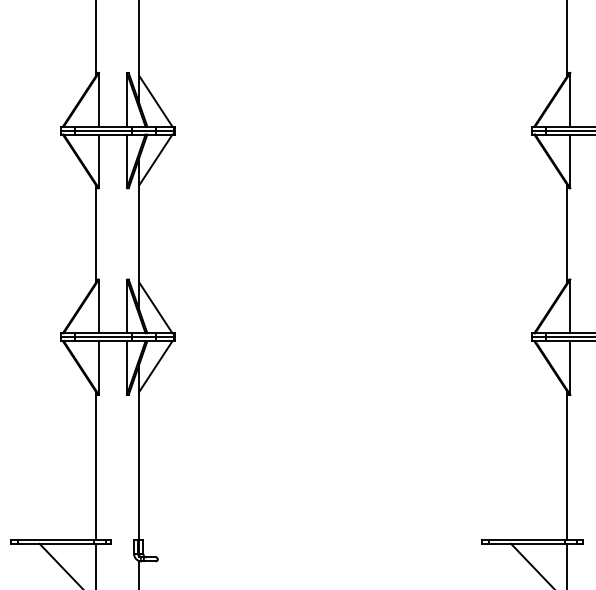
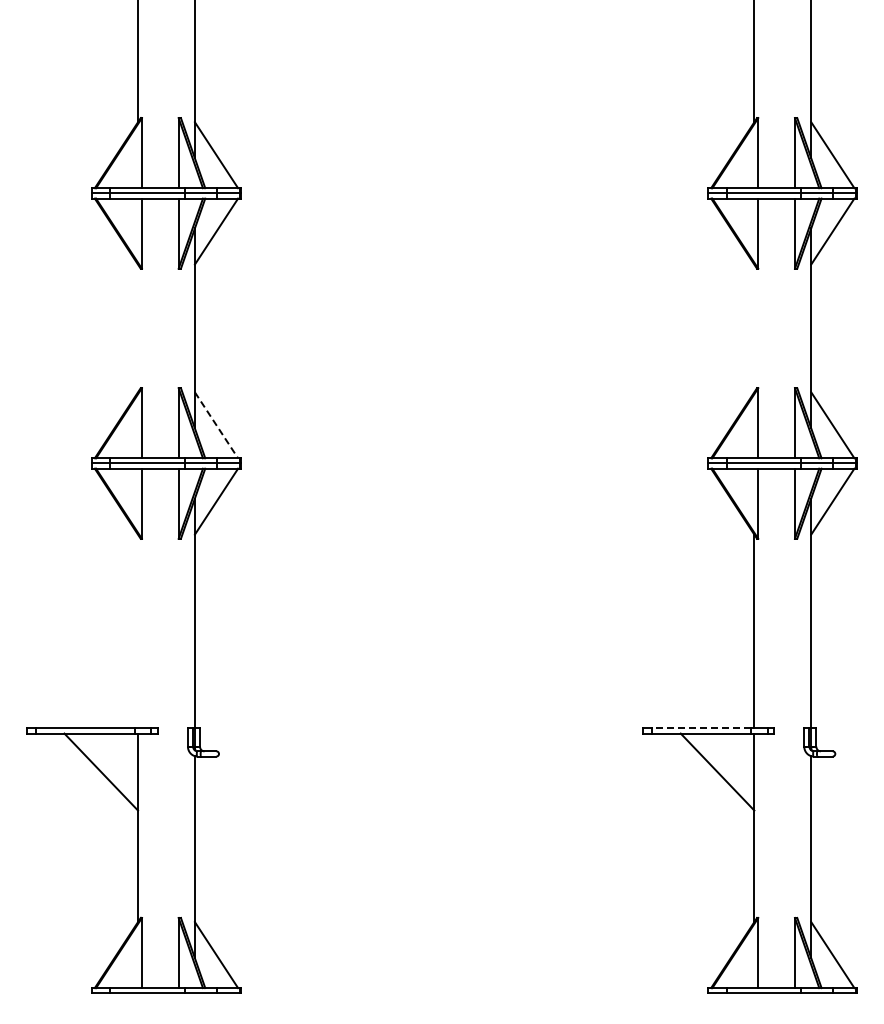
line: (96, 233) -> (138, 328), removed
line: (567, 233) -> (754, 328), removed
line: (155, 308) -> (216, 425), solid -> dashed
line: (96, 465) -> (138, 631), removed
line: (526, 539) -> (701, 728), solid -> dashed

